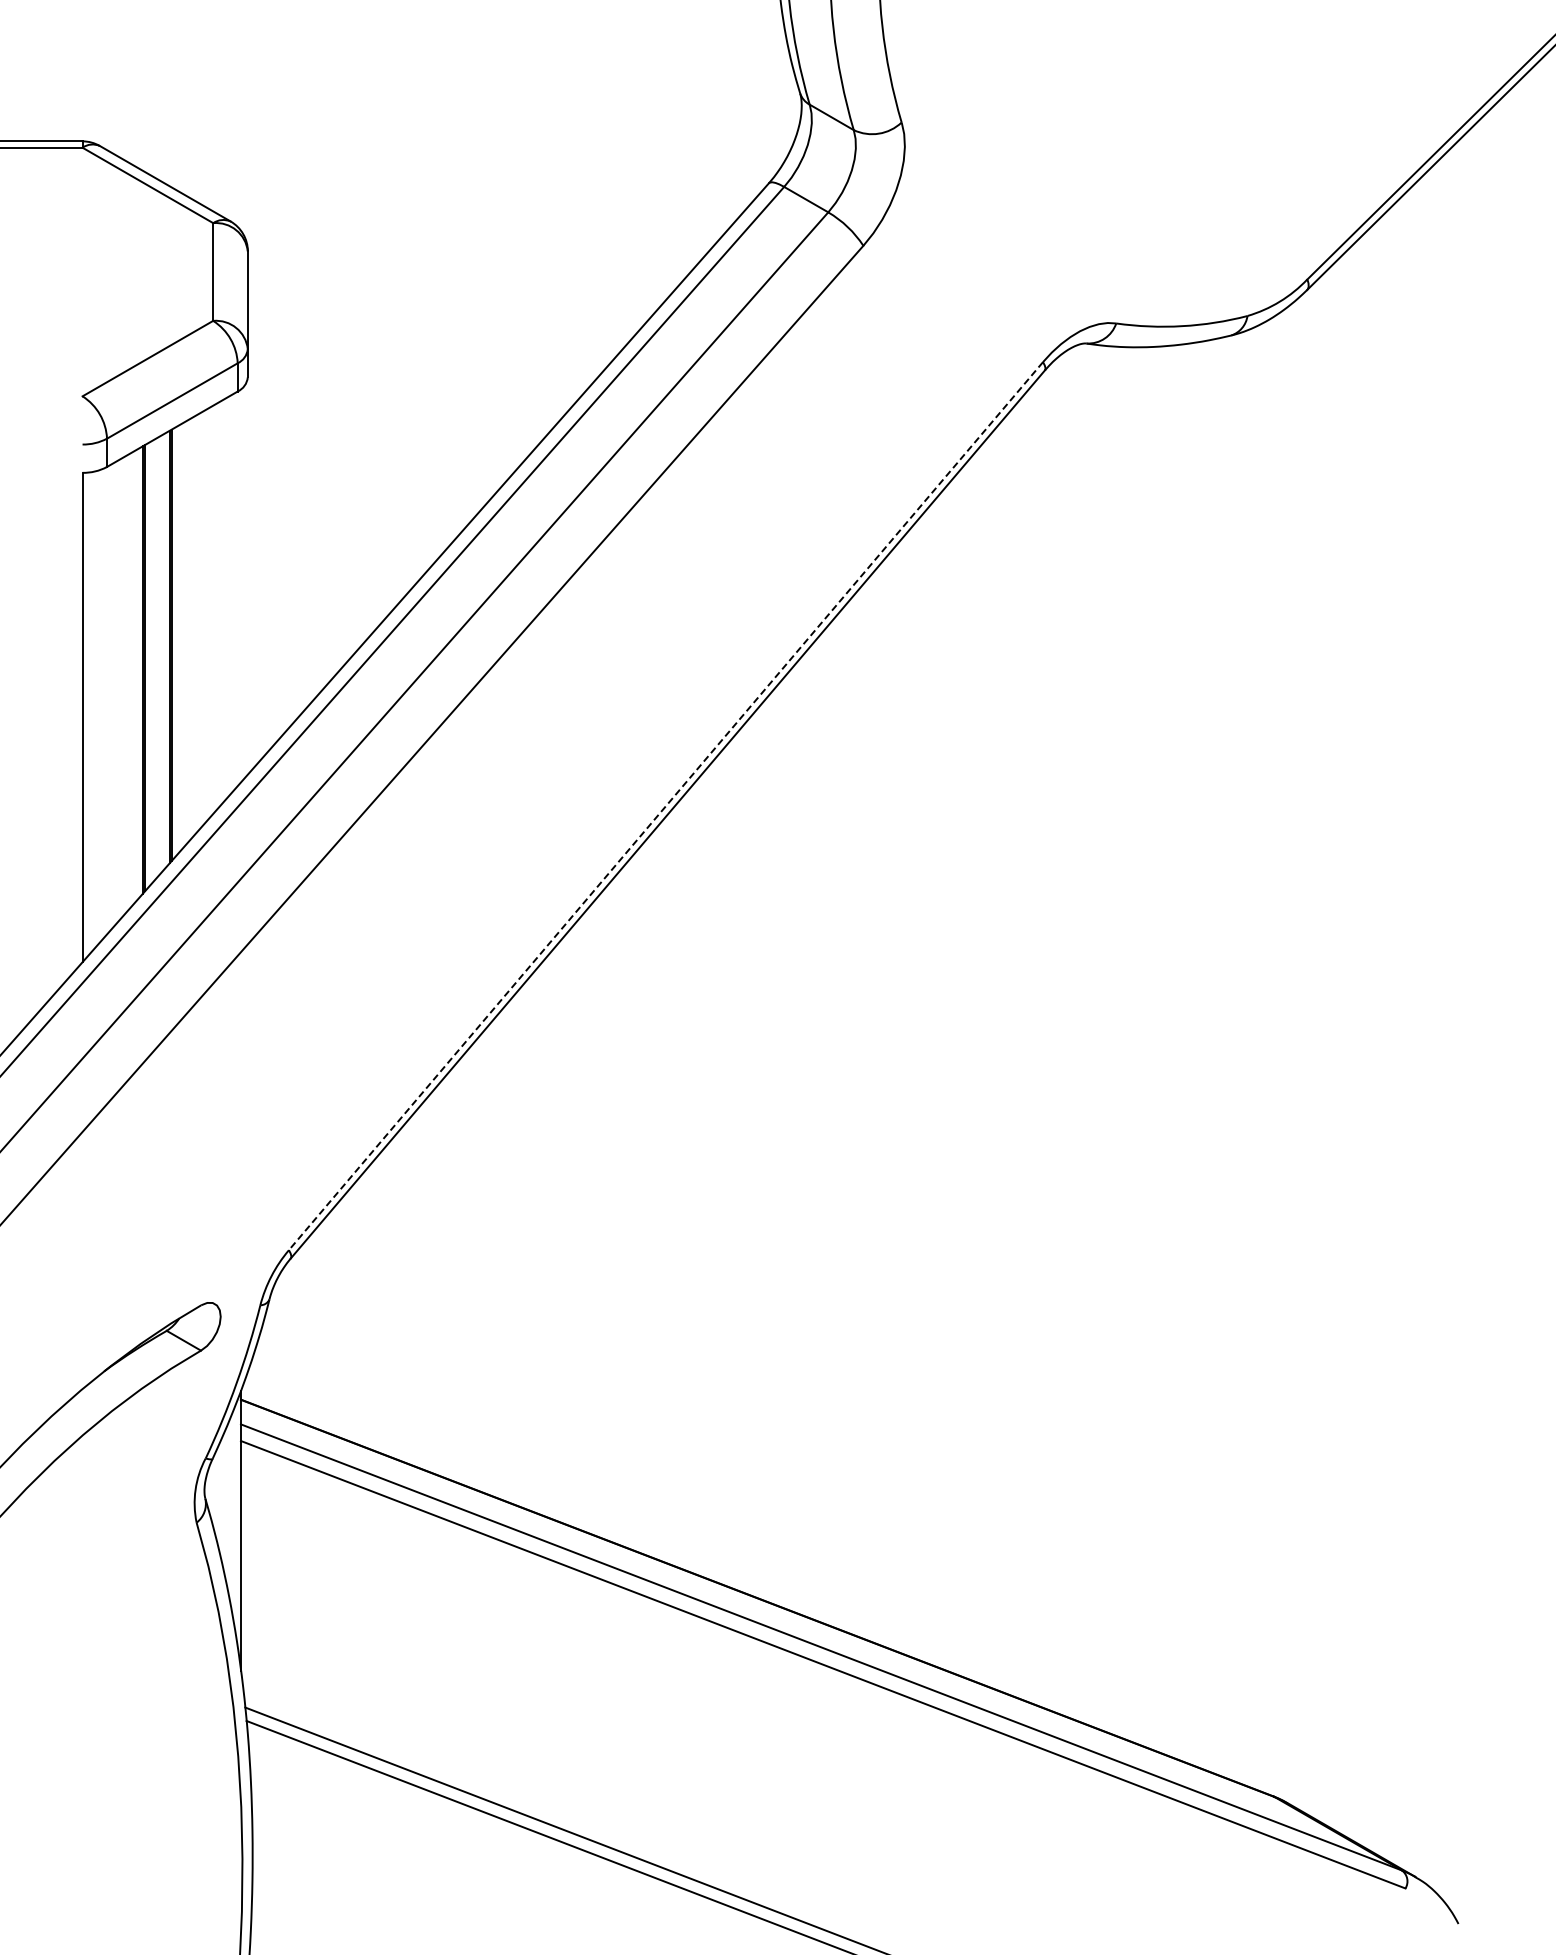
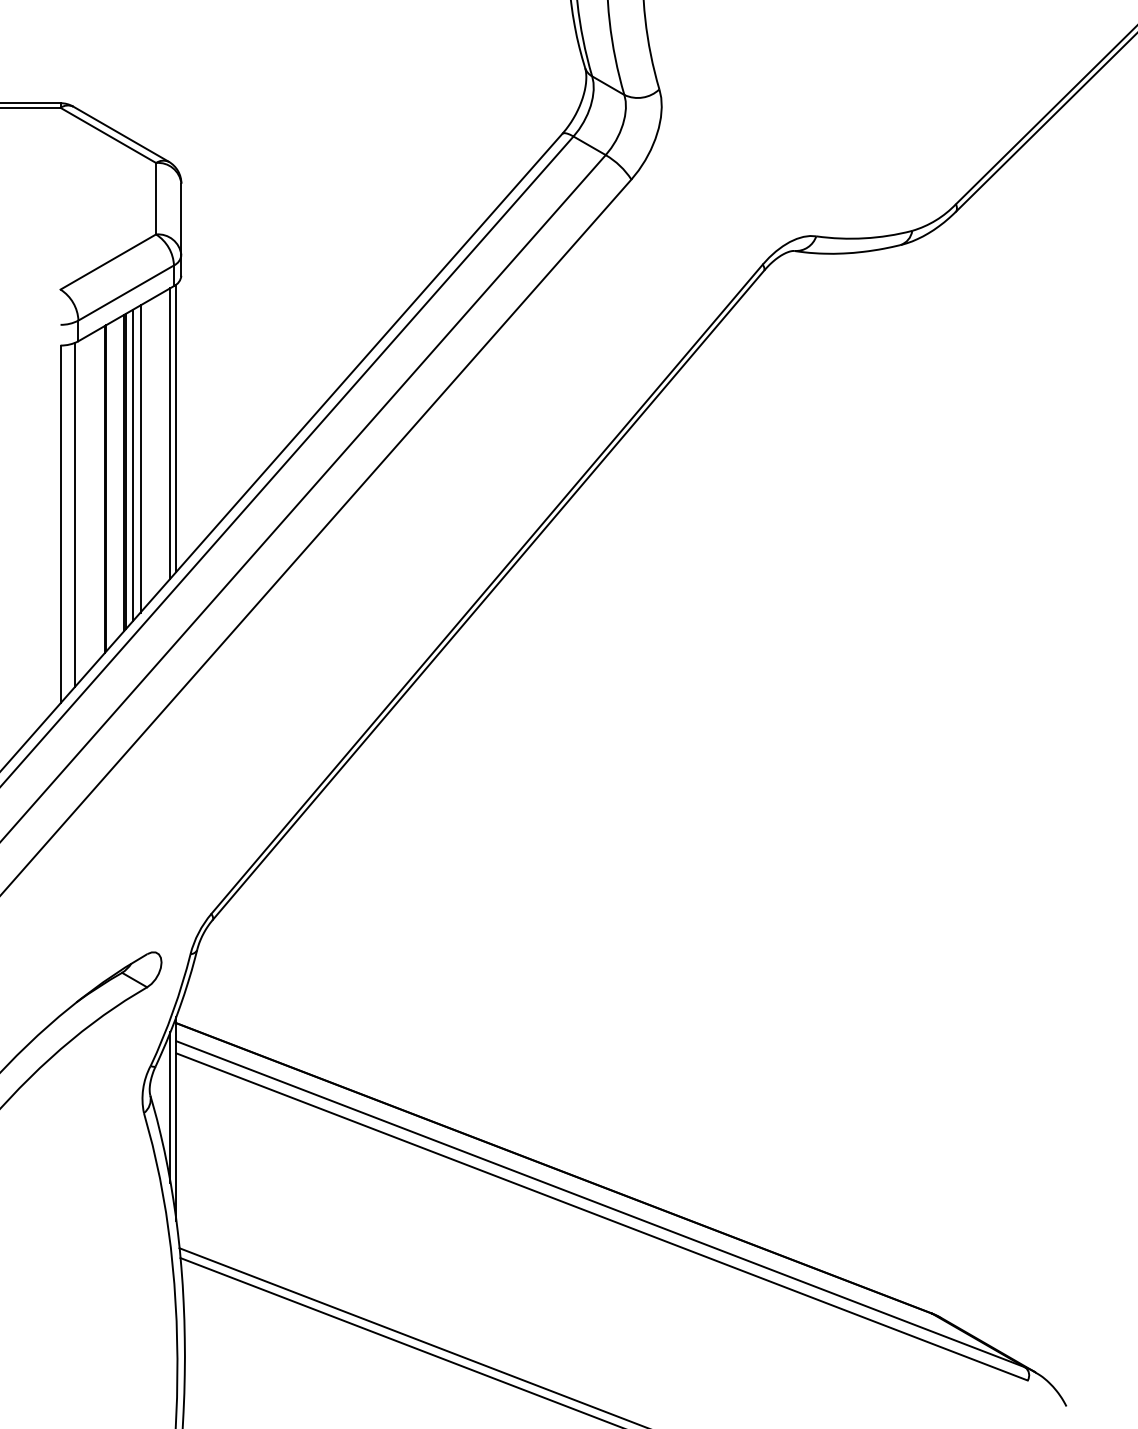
line: (240, 585) -> (176, 427), added
line: (232, 592) -> (170, 433), added
line: (191, 627) -> (140, 458), added
line: (182, 636) -> (133, 465), added
line: (102, 704) -> (75, 514), added
line: (666, 806) -> (487, 589), dashed -> solid
line: (232, 1514) -> (170, 1107), added

